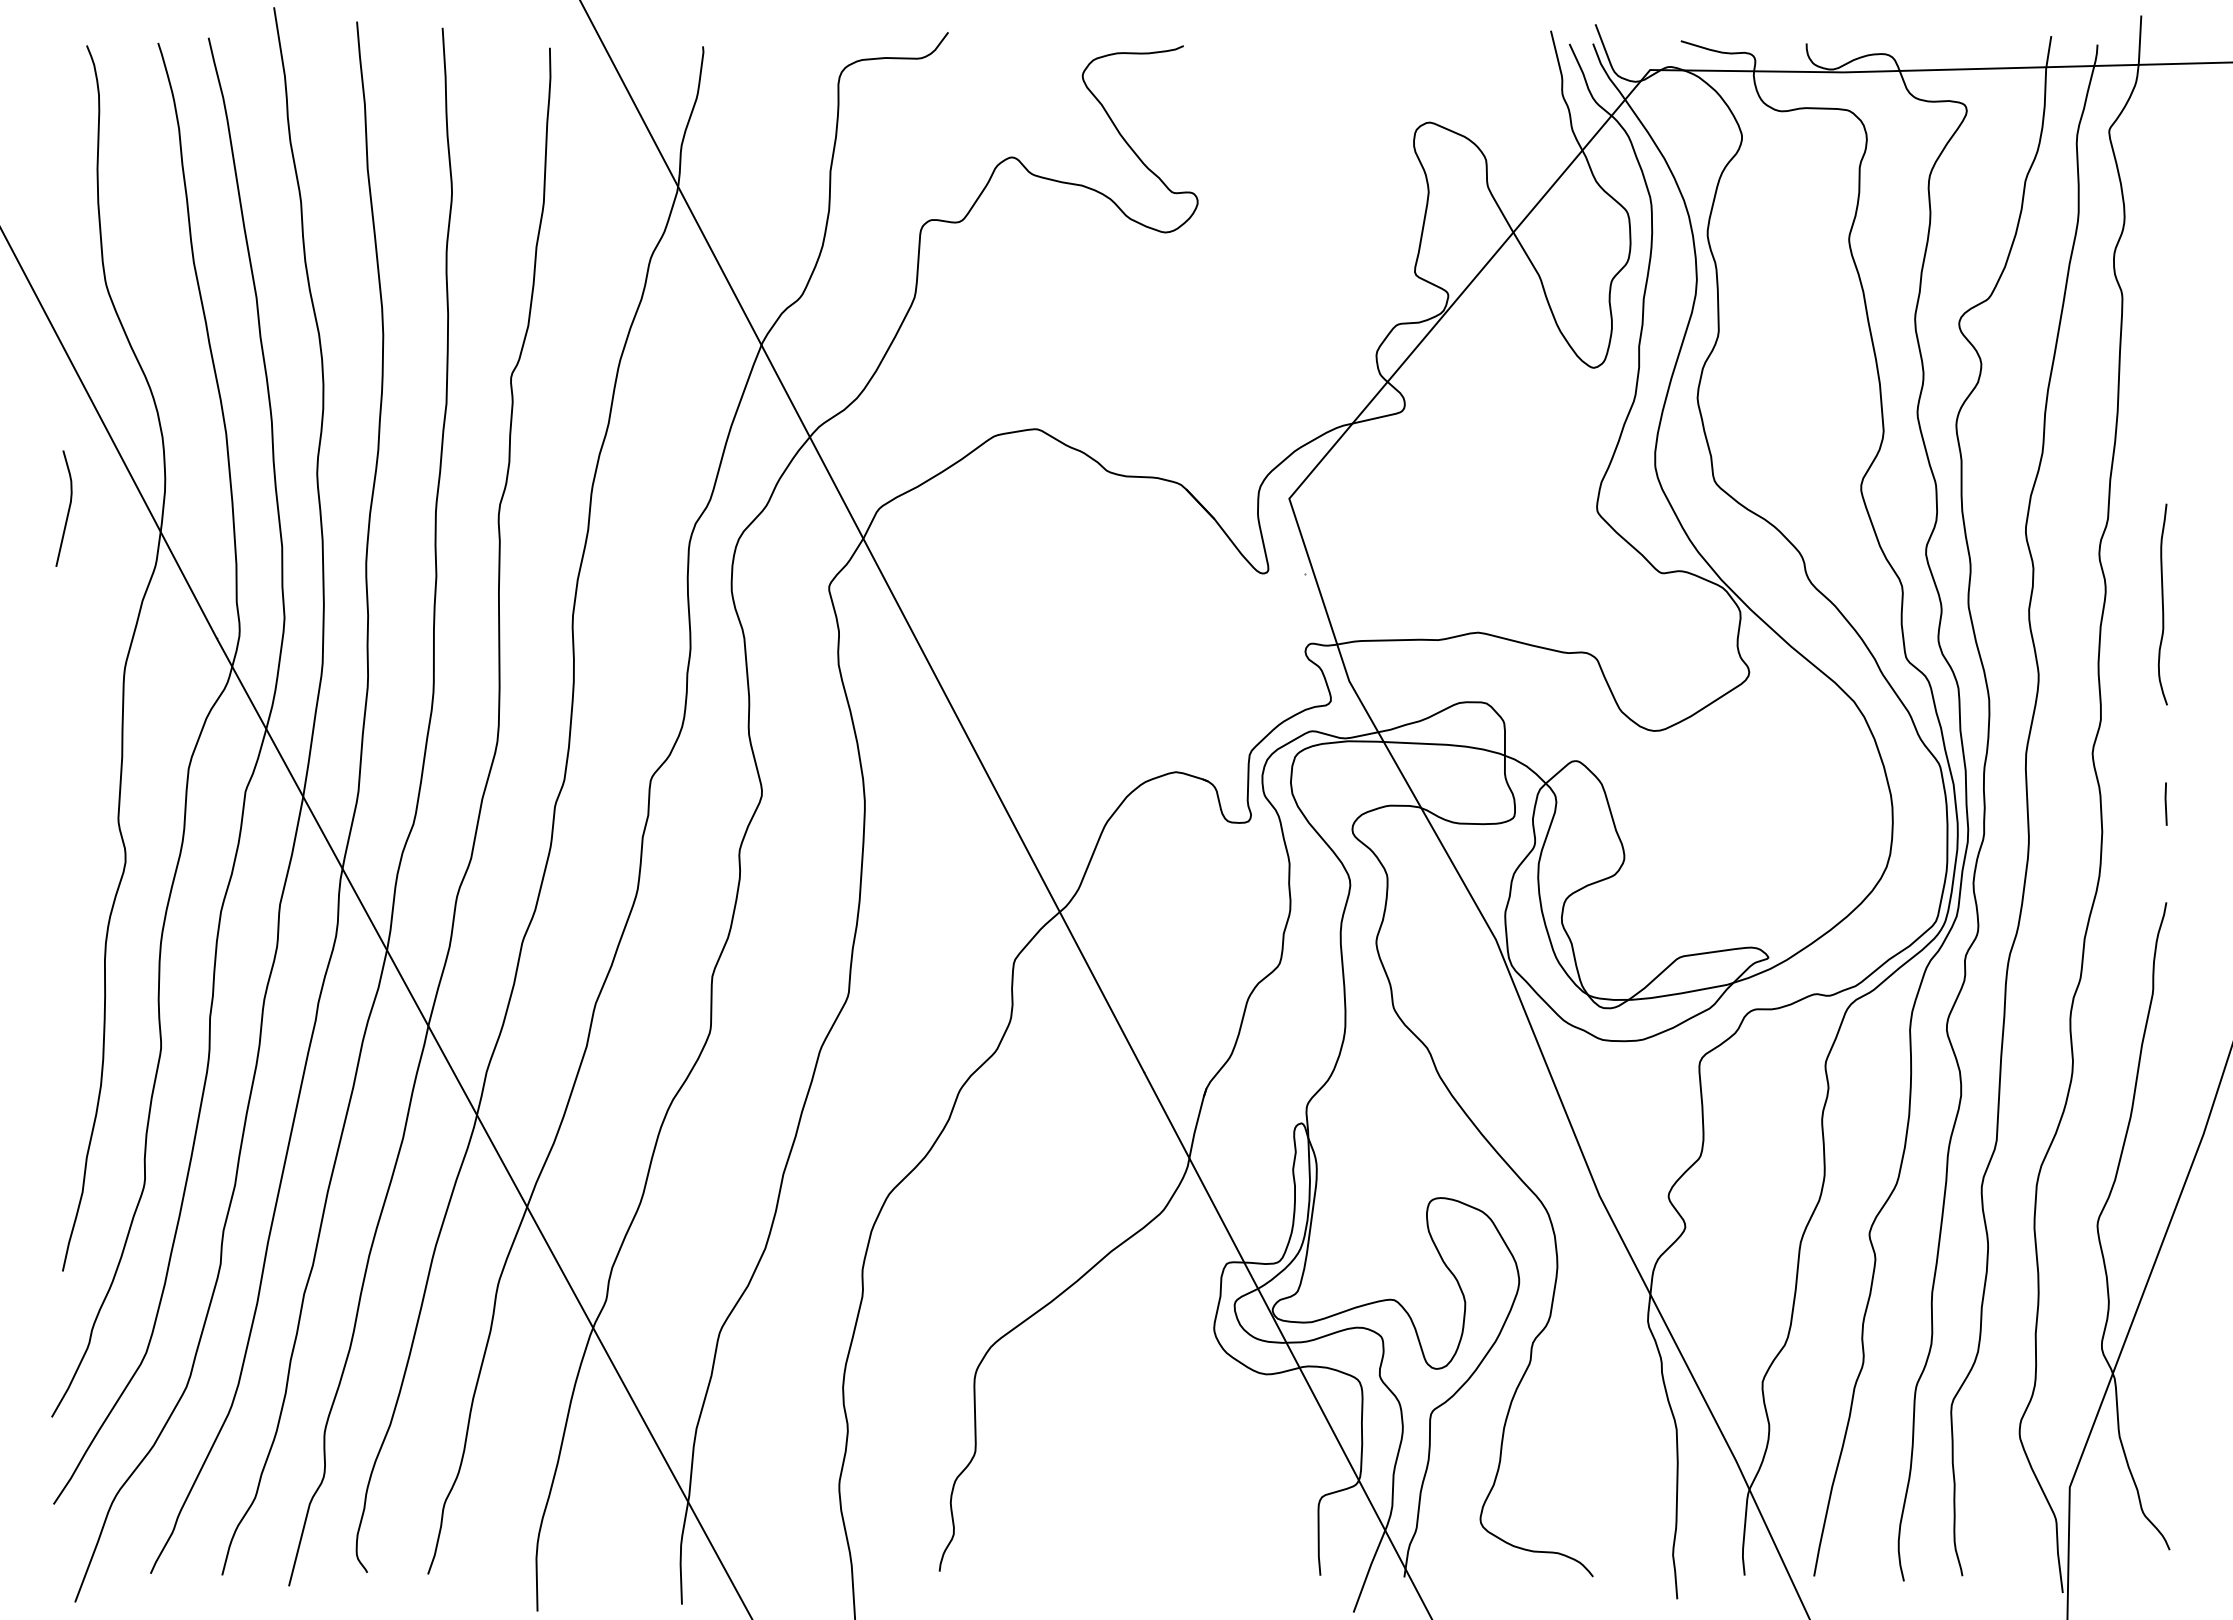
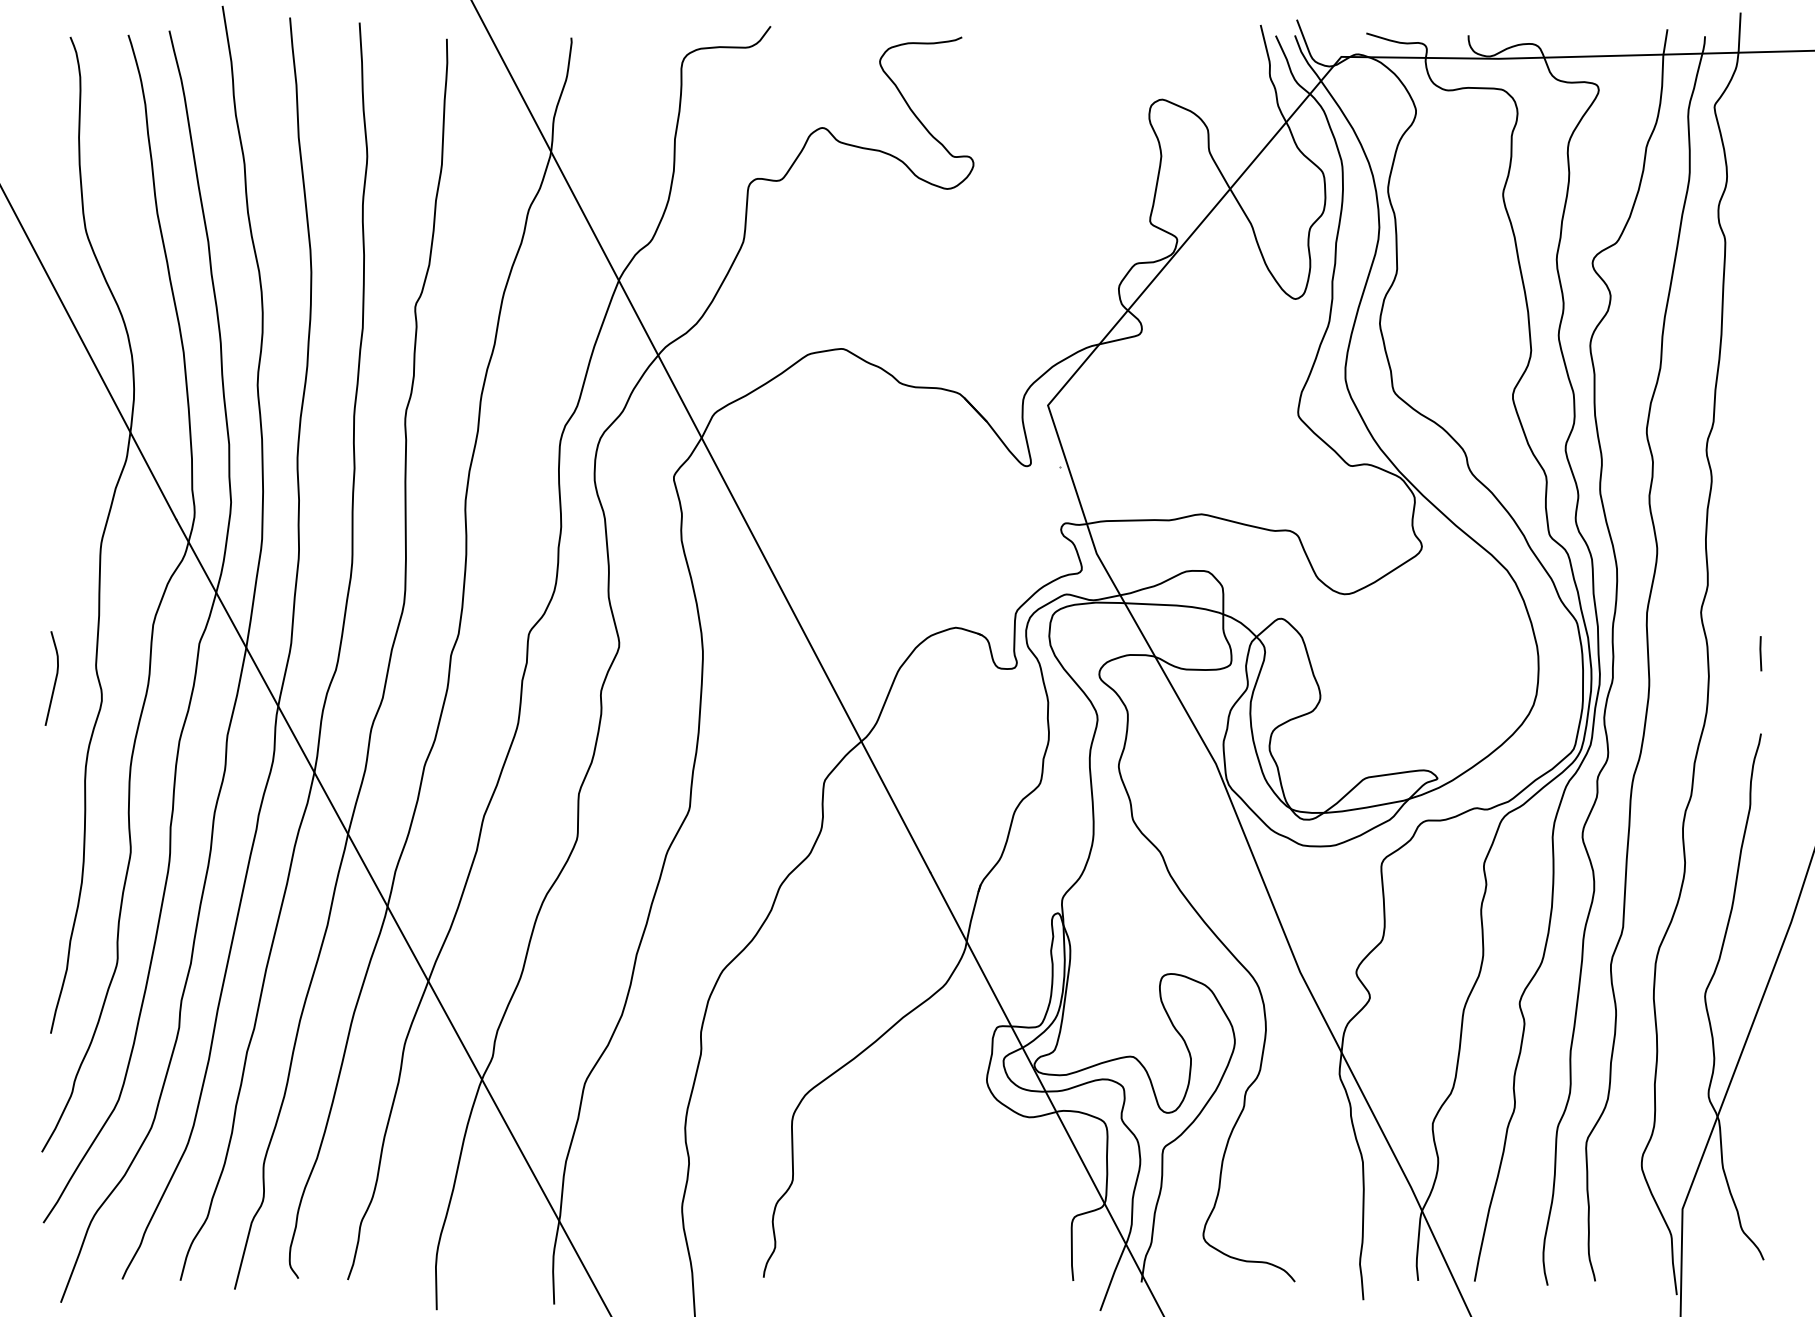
curve: (68, 508) -> (55, 678), moved
curve: (2162, 604) -> (1757, 491), removed

